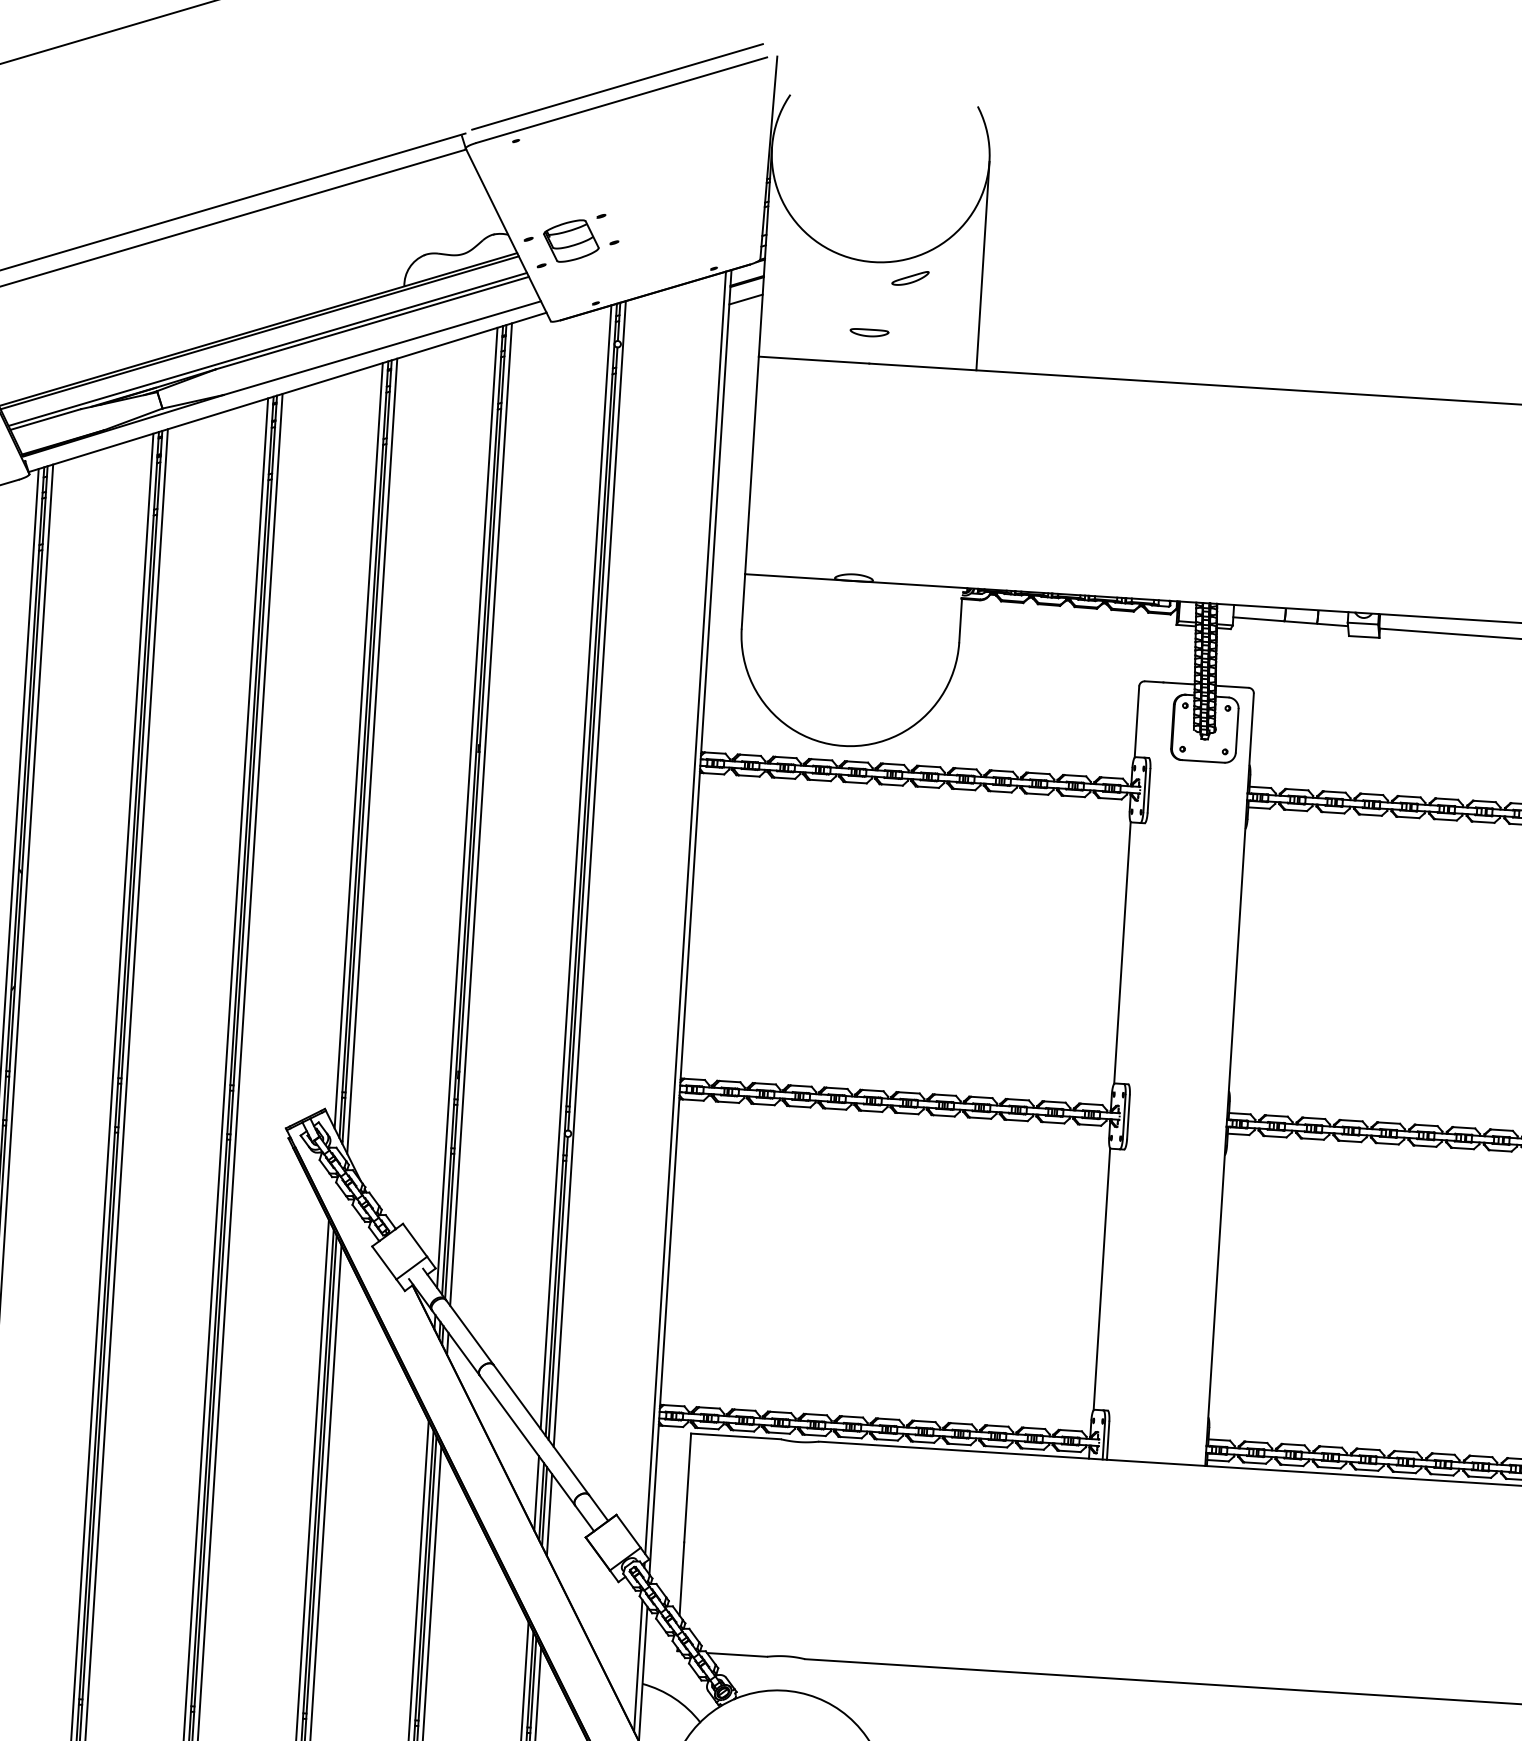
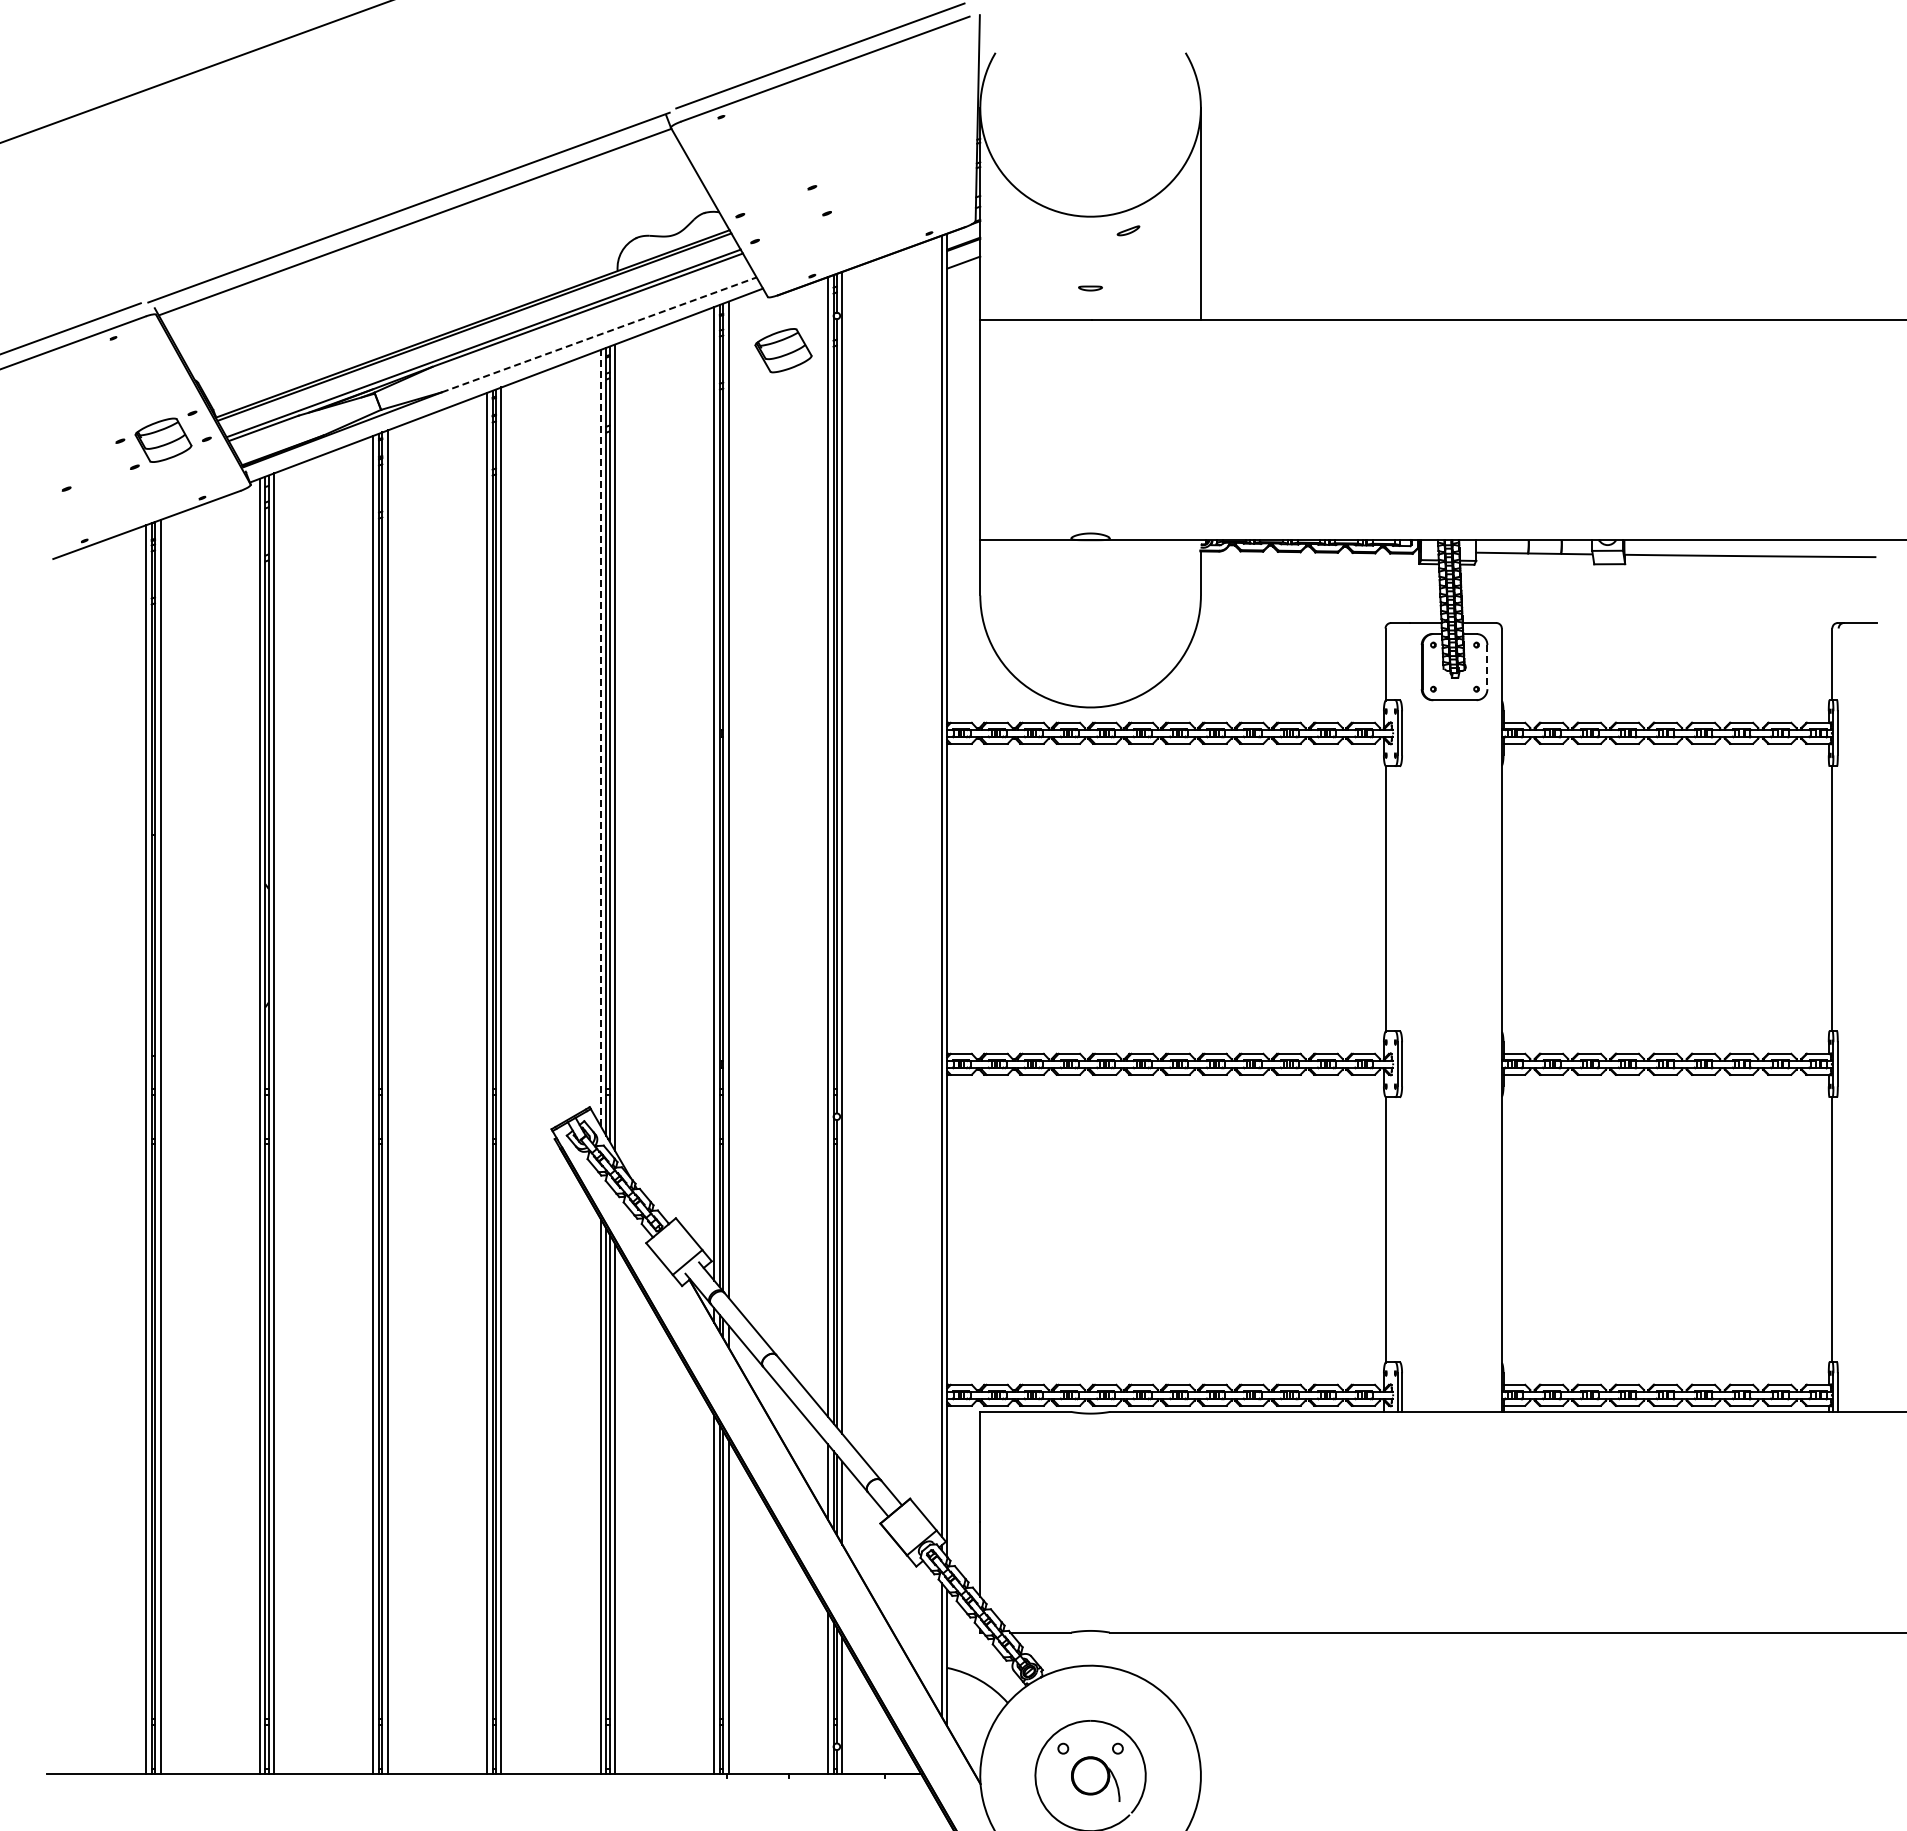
part: (571, 240) -> (783, 350), moved
part: (910, 278) -> (1128, 230), size x0.6
part: (869, 332) -> (1090, 288), size x0.6
line: (382, 347) -> (599, 334), solid -> dashed
line: (1237, 731) -> (1487, 667), solid -> dashed
line: (358, 745) -> (600, 737), solid -> dashed

